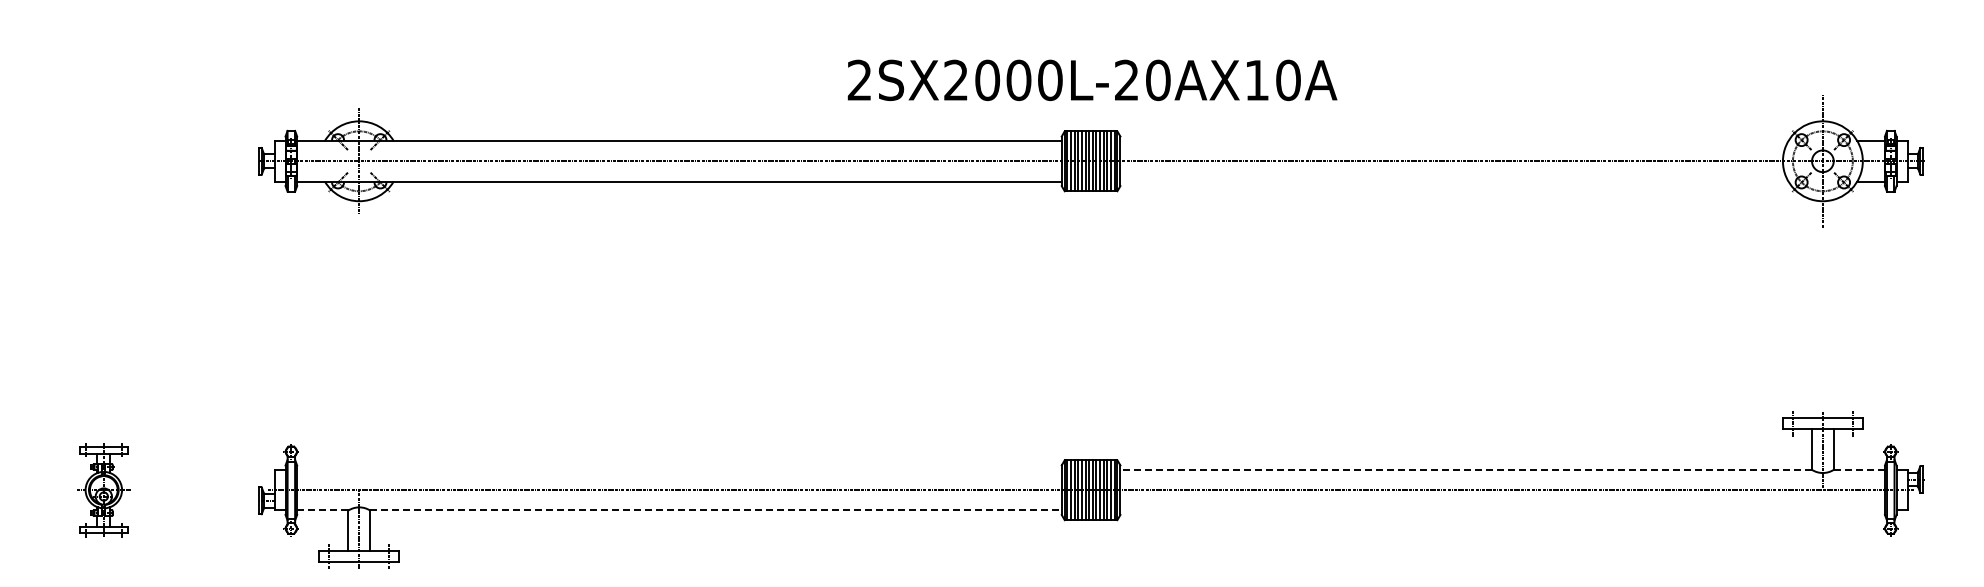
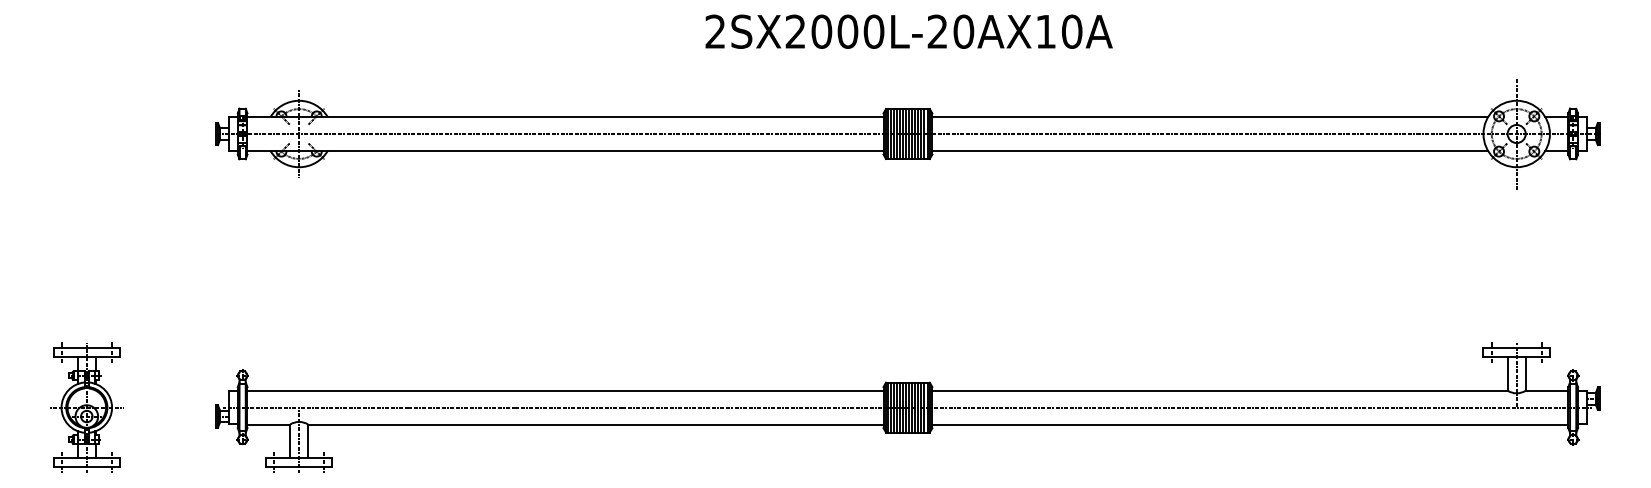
text: (1092, 79) -> (909, 31), moved
line: (1454, 141) -> (1210, 117), added
line: (1454, 181) -> (1210, 150), added
line: (679, 469) -> (565, 390), added
line: (1466, 469) -> (1220, 390), dashed -> solid
line: (1859, 469) -> (1547, 390), dashed -> solid
part: (103, 489) -> (86, 407), size x1.67
line: (322, 510) -> (268, 424), dashed -> solid
line: (715, 510) -> (595, 424), dashed -> solid
line: (1502, 510) -> (1250, 424), added

